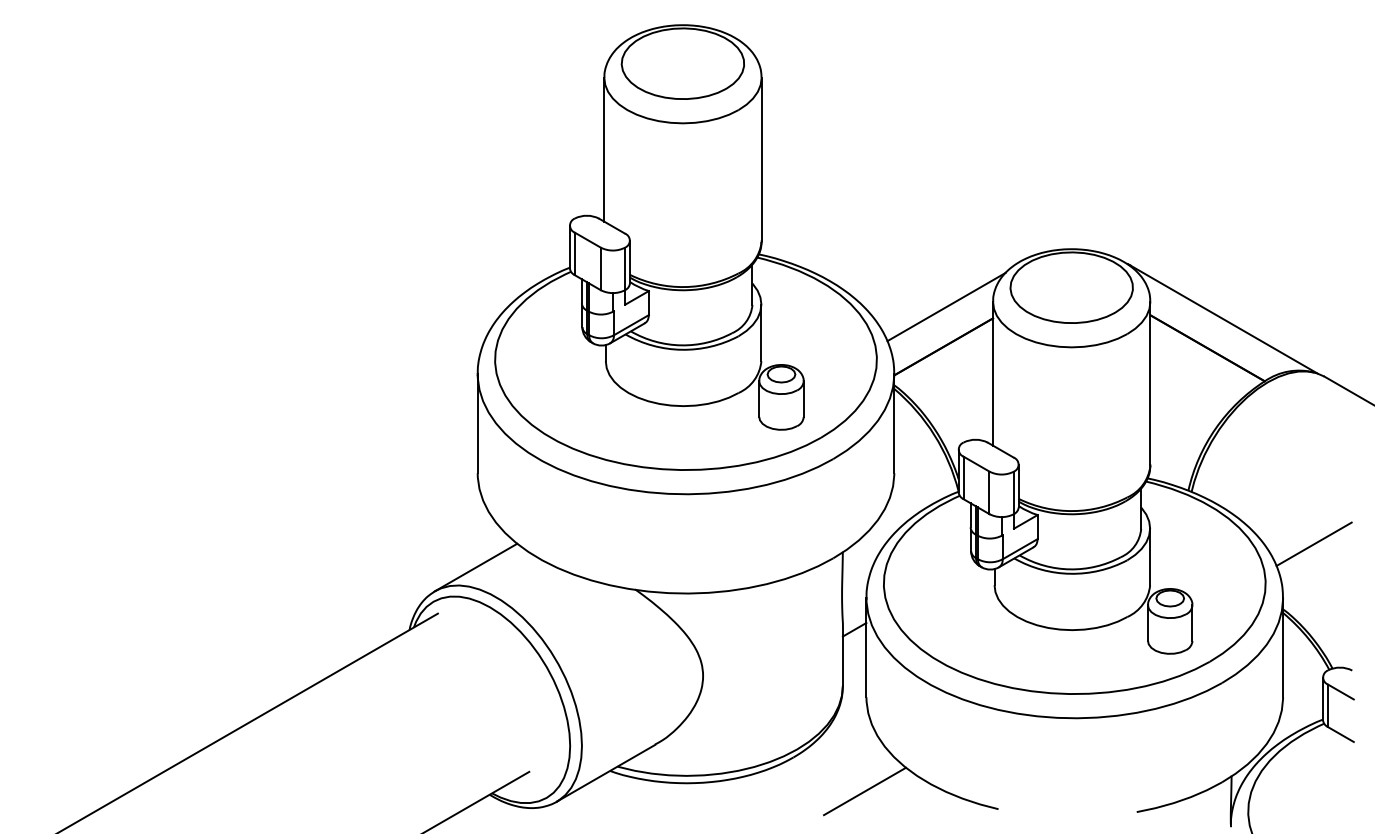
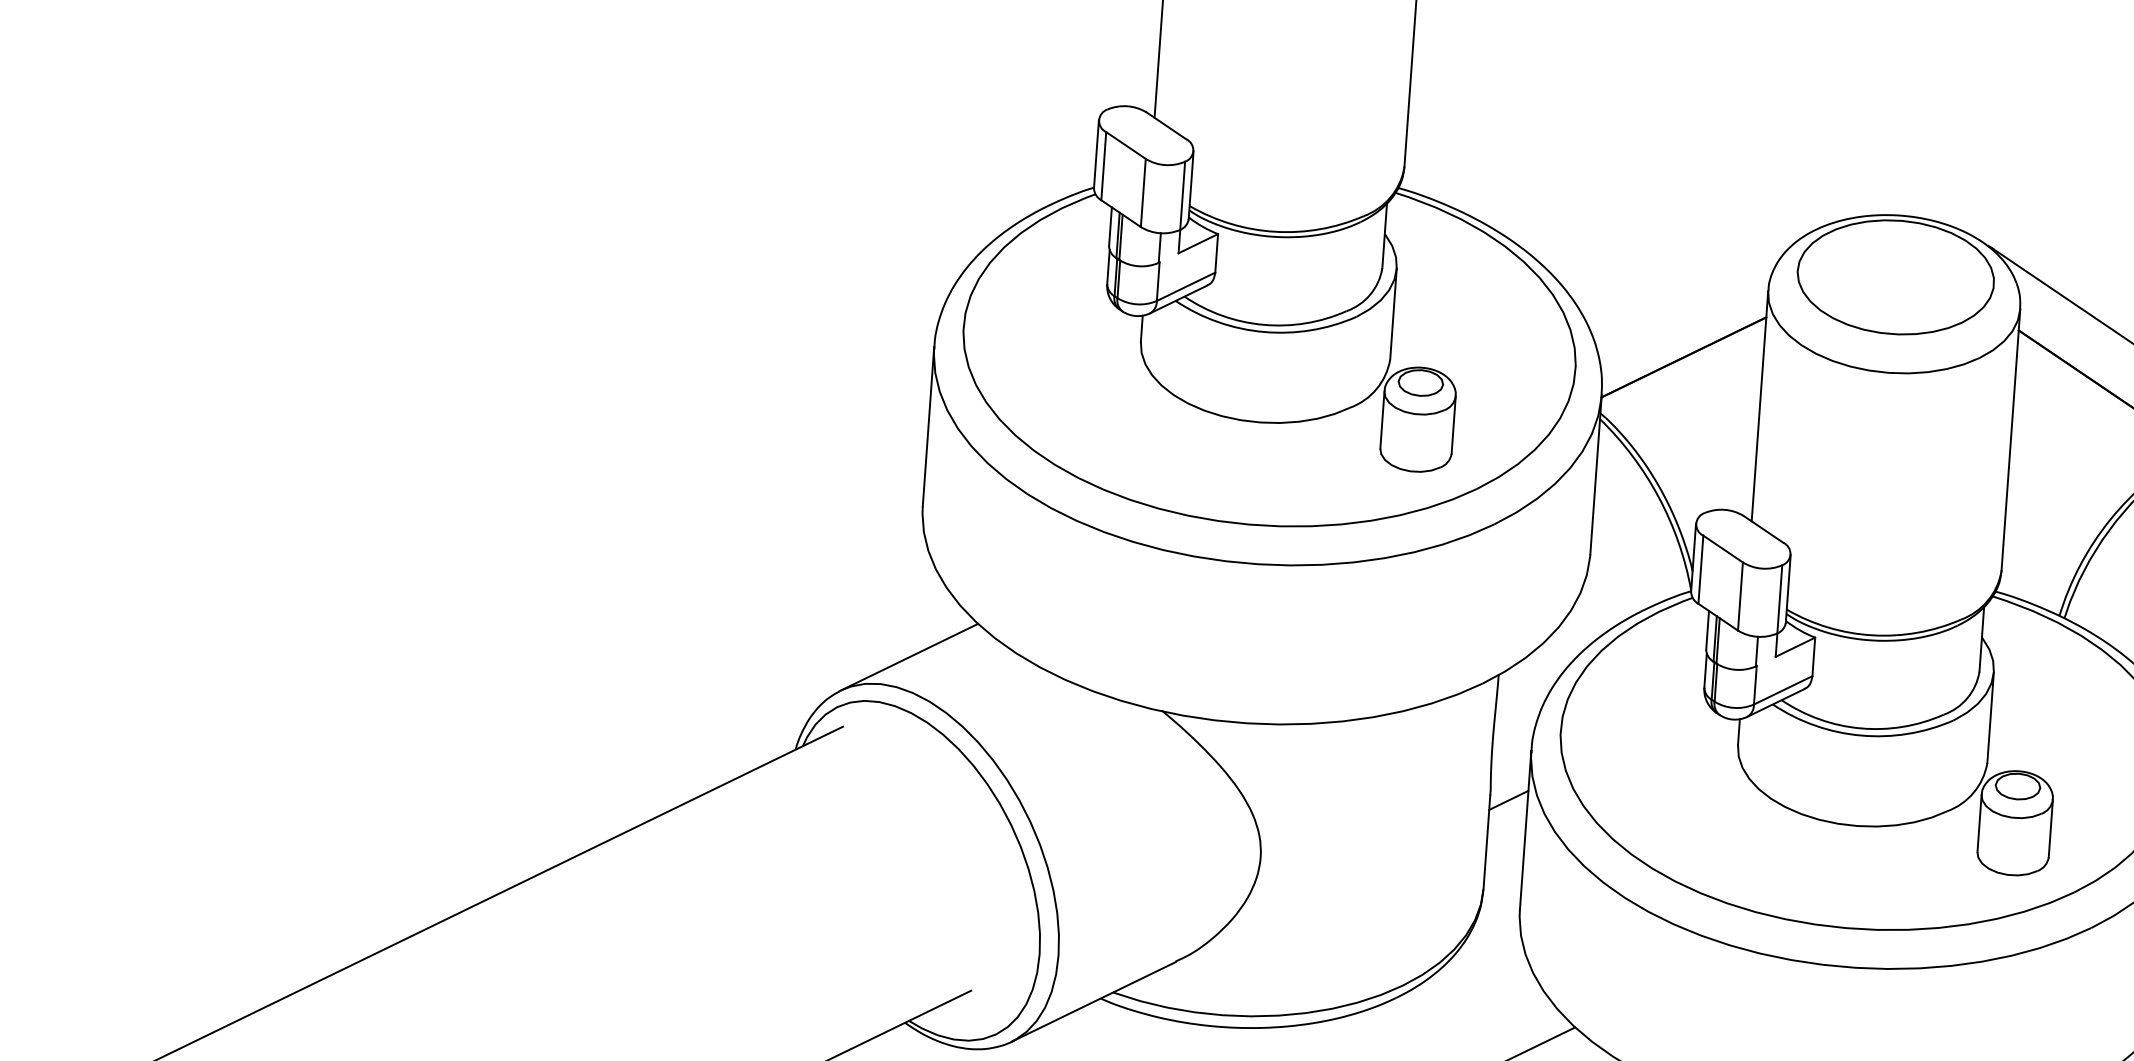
line: (946, 306) -> (1693, 293), removed

